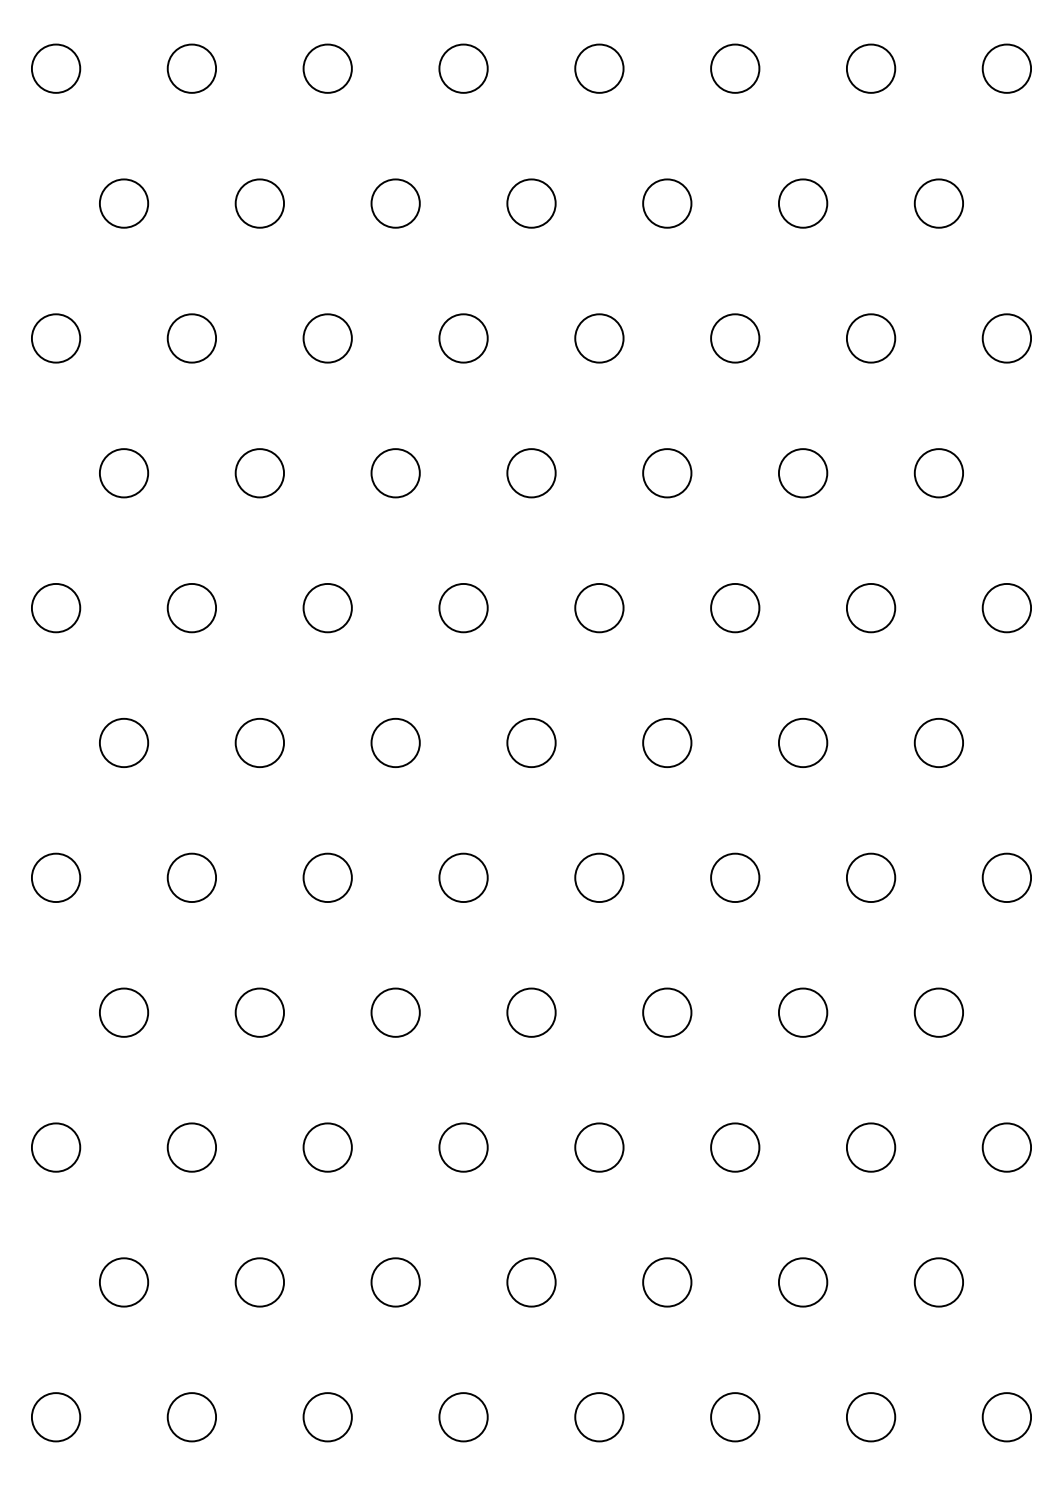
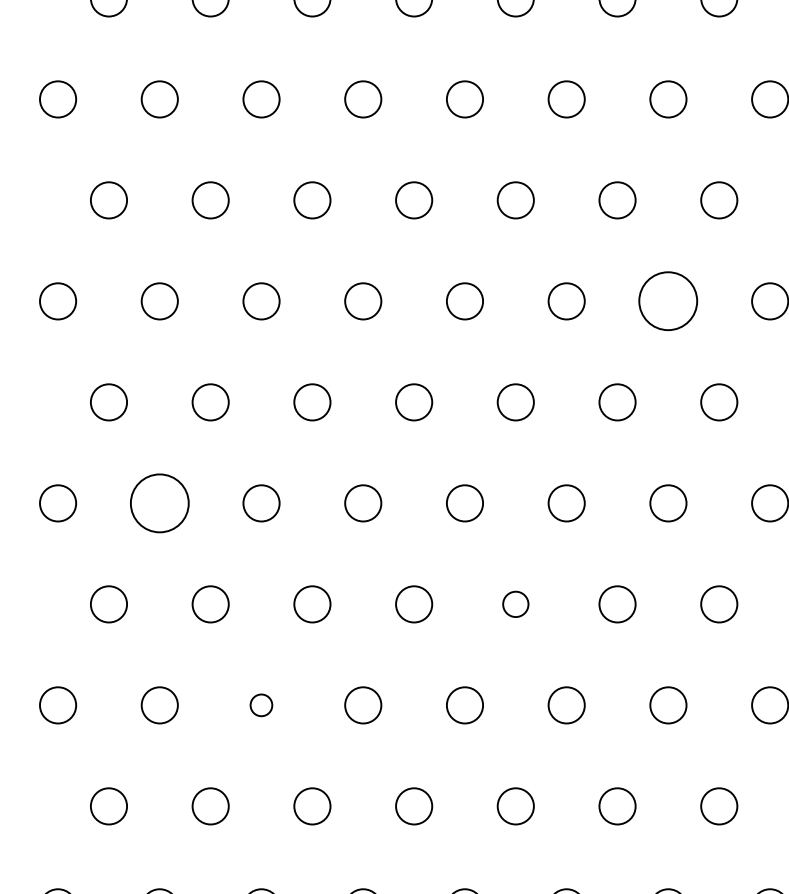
circle: (871, 608) -> (668, 301), size x1.6
circle: (191, 877) -> (159, 503), size x1.6
circle: (667, 1012) -> (515, 604), size x0.7
circle: (327, 1147) -> (261, 705), size x0.6

